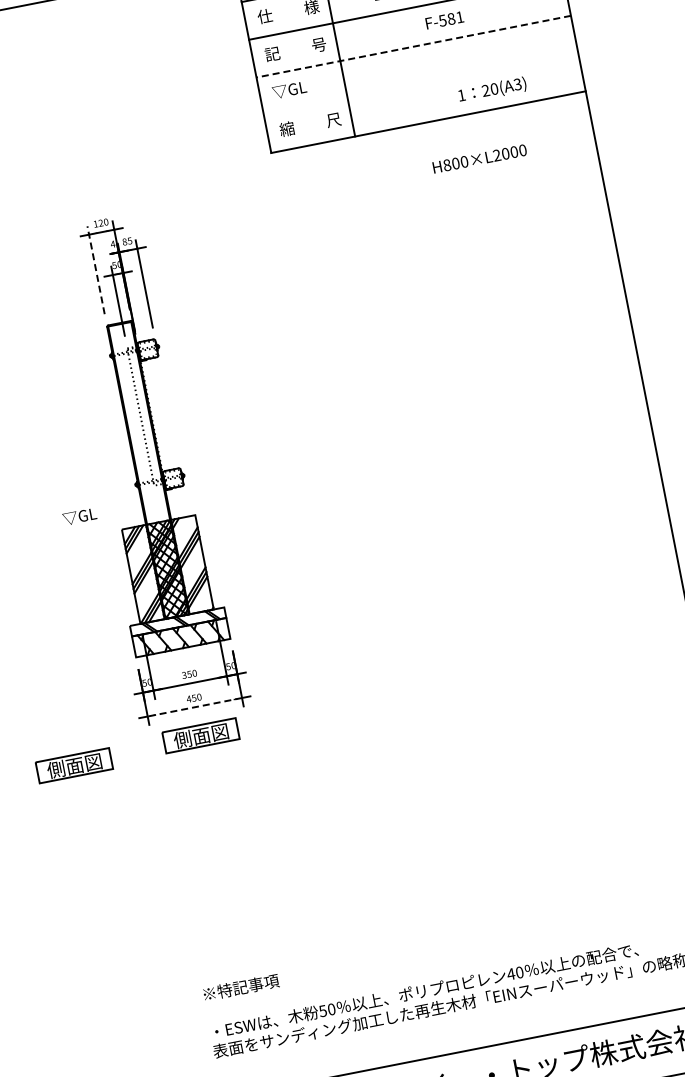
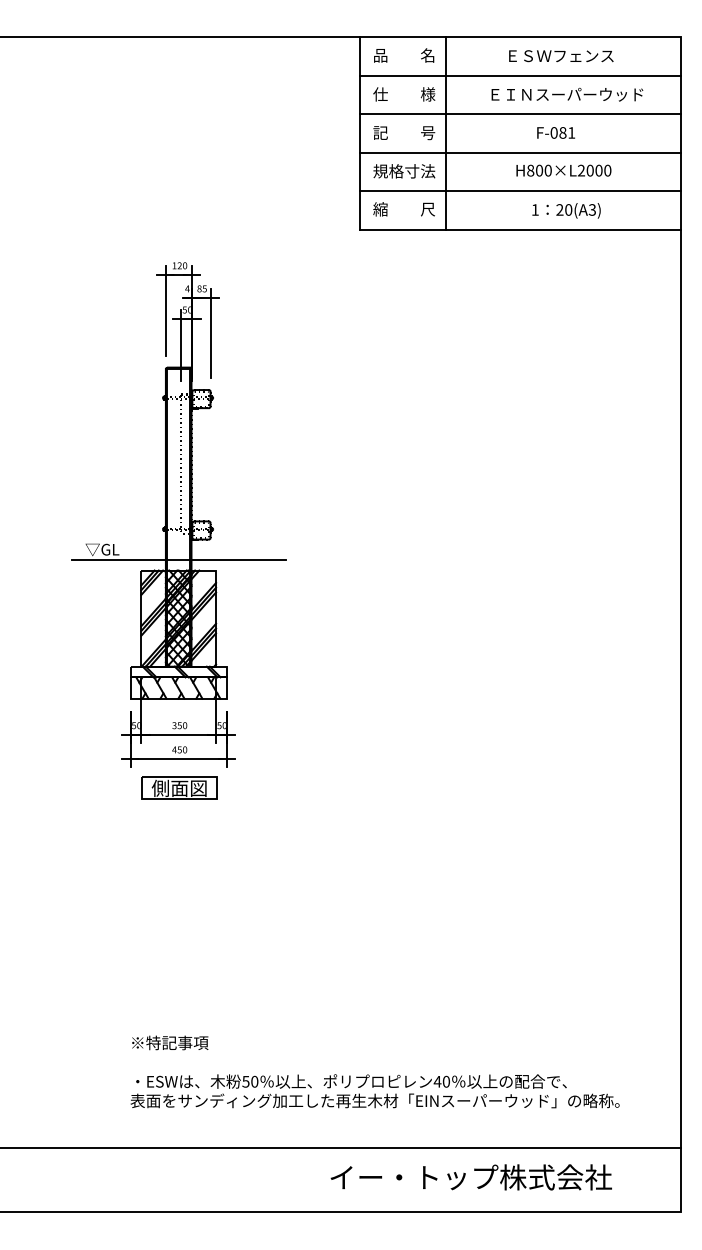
text: (442, 20) -> (553, 132), F-581 -> F-081
line: (413, 46) -> (520, 152), dashed -> solid
line: (421, 84) -> (520, 191), added
text: (303, 87) -> (404, 171), ▽GL -> 規格寸法
text: (492, 89) -> (566, 210), moved
text: (479, 158) -> (563, 170), moved
line: (95, 270) -> (165, 311), dashed -> solid
line: (156, 511) -> (178, 559), added
line: (194, 706) -> (178, 758), dashed -> solid
part: (74, 765) -> (49, 792), removed

